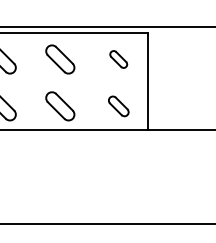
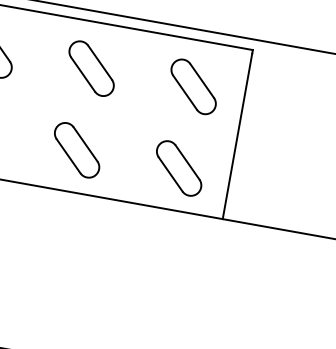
part: (118, 59) -> (192, 86), size x1.67
part: (118, 106) -> (178, 168), size x1.43

